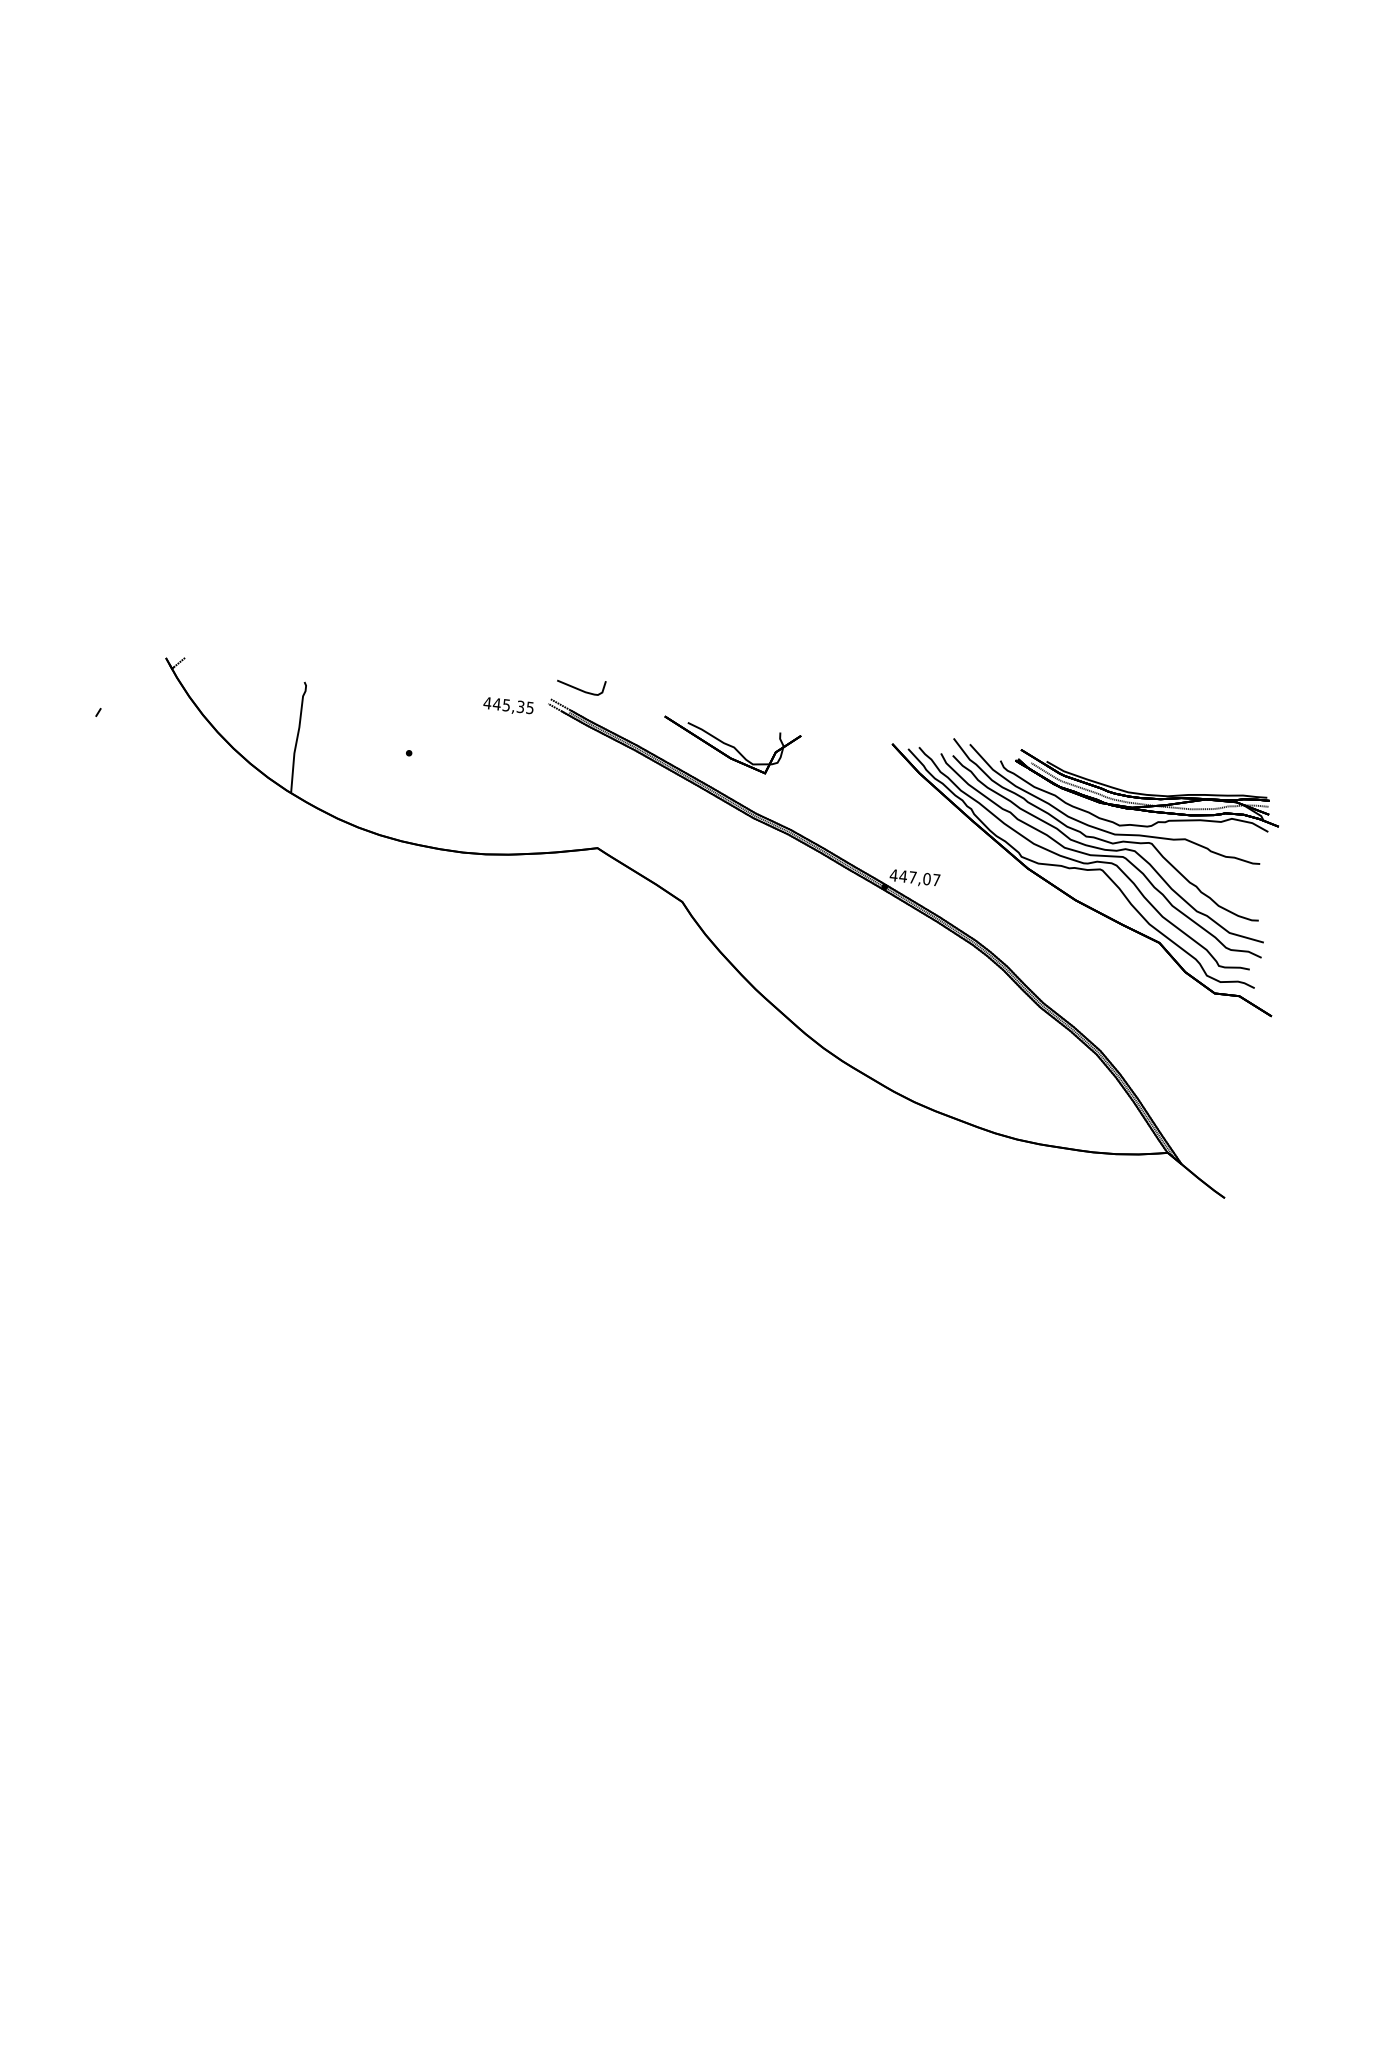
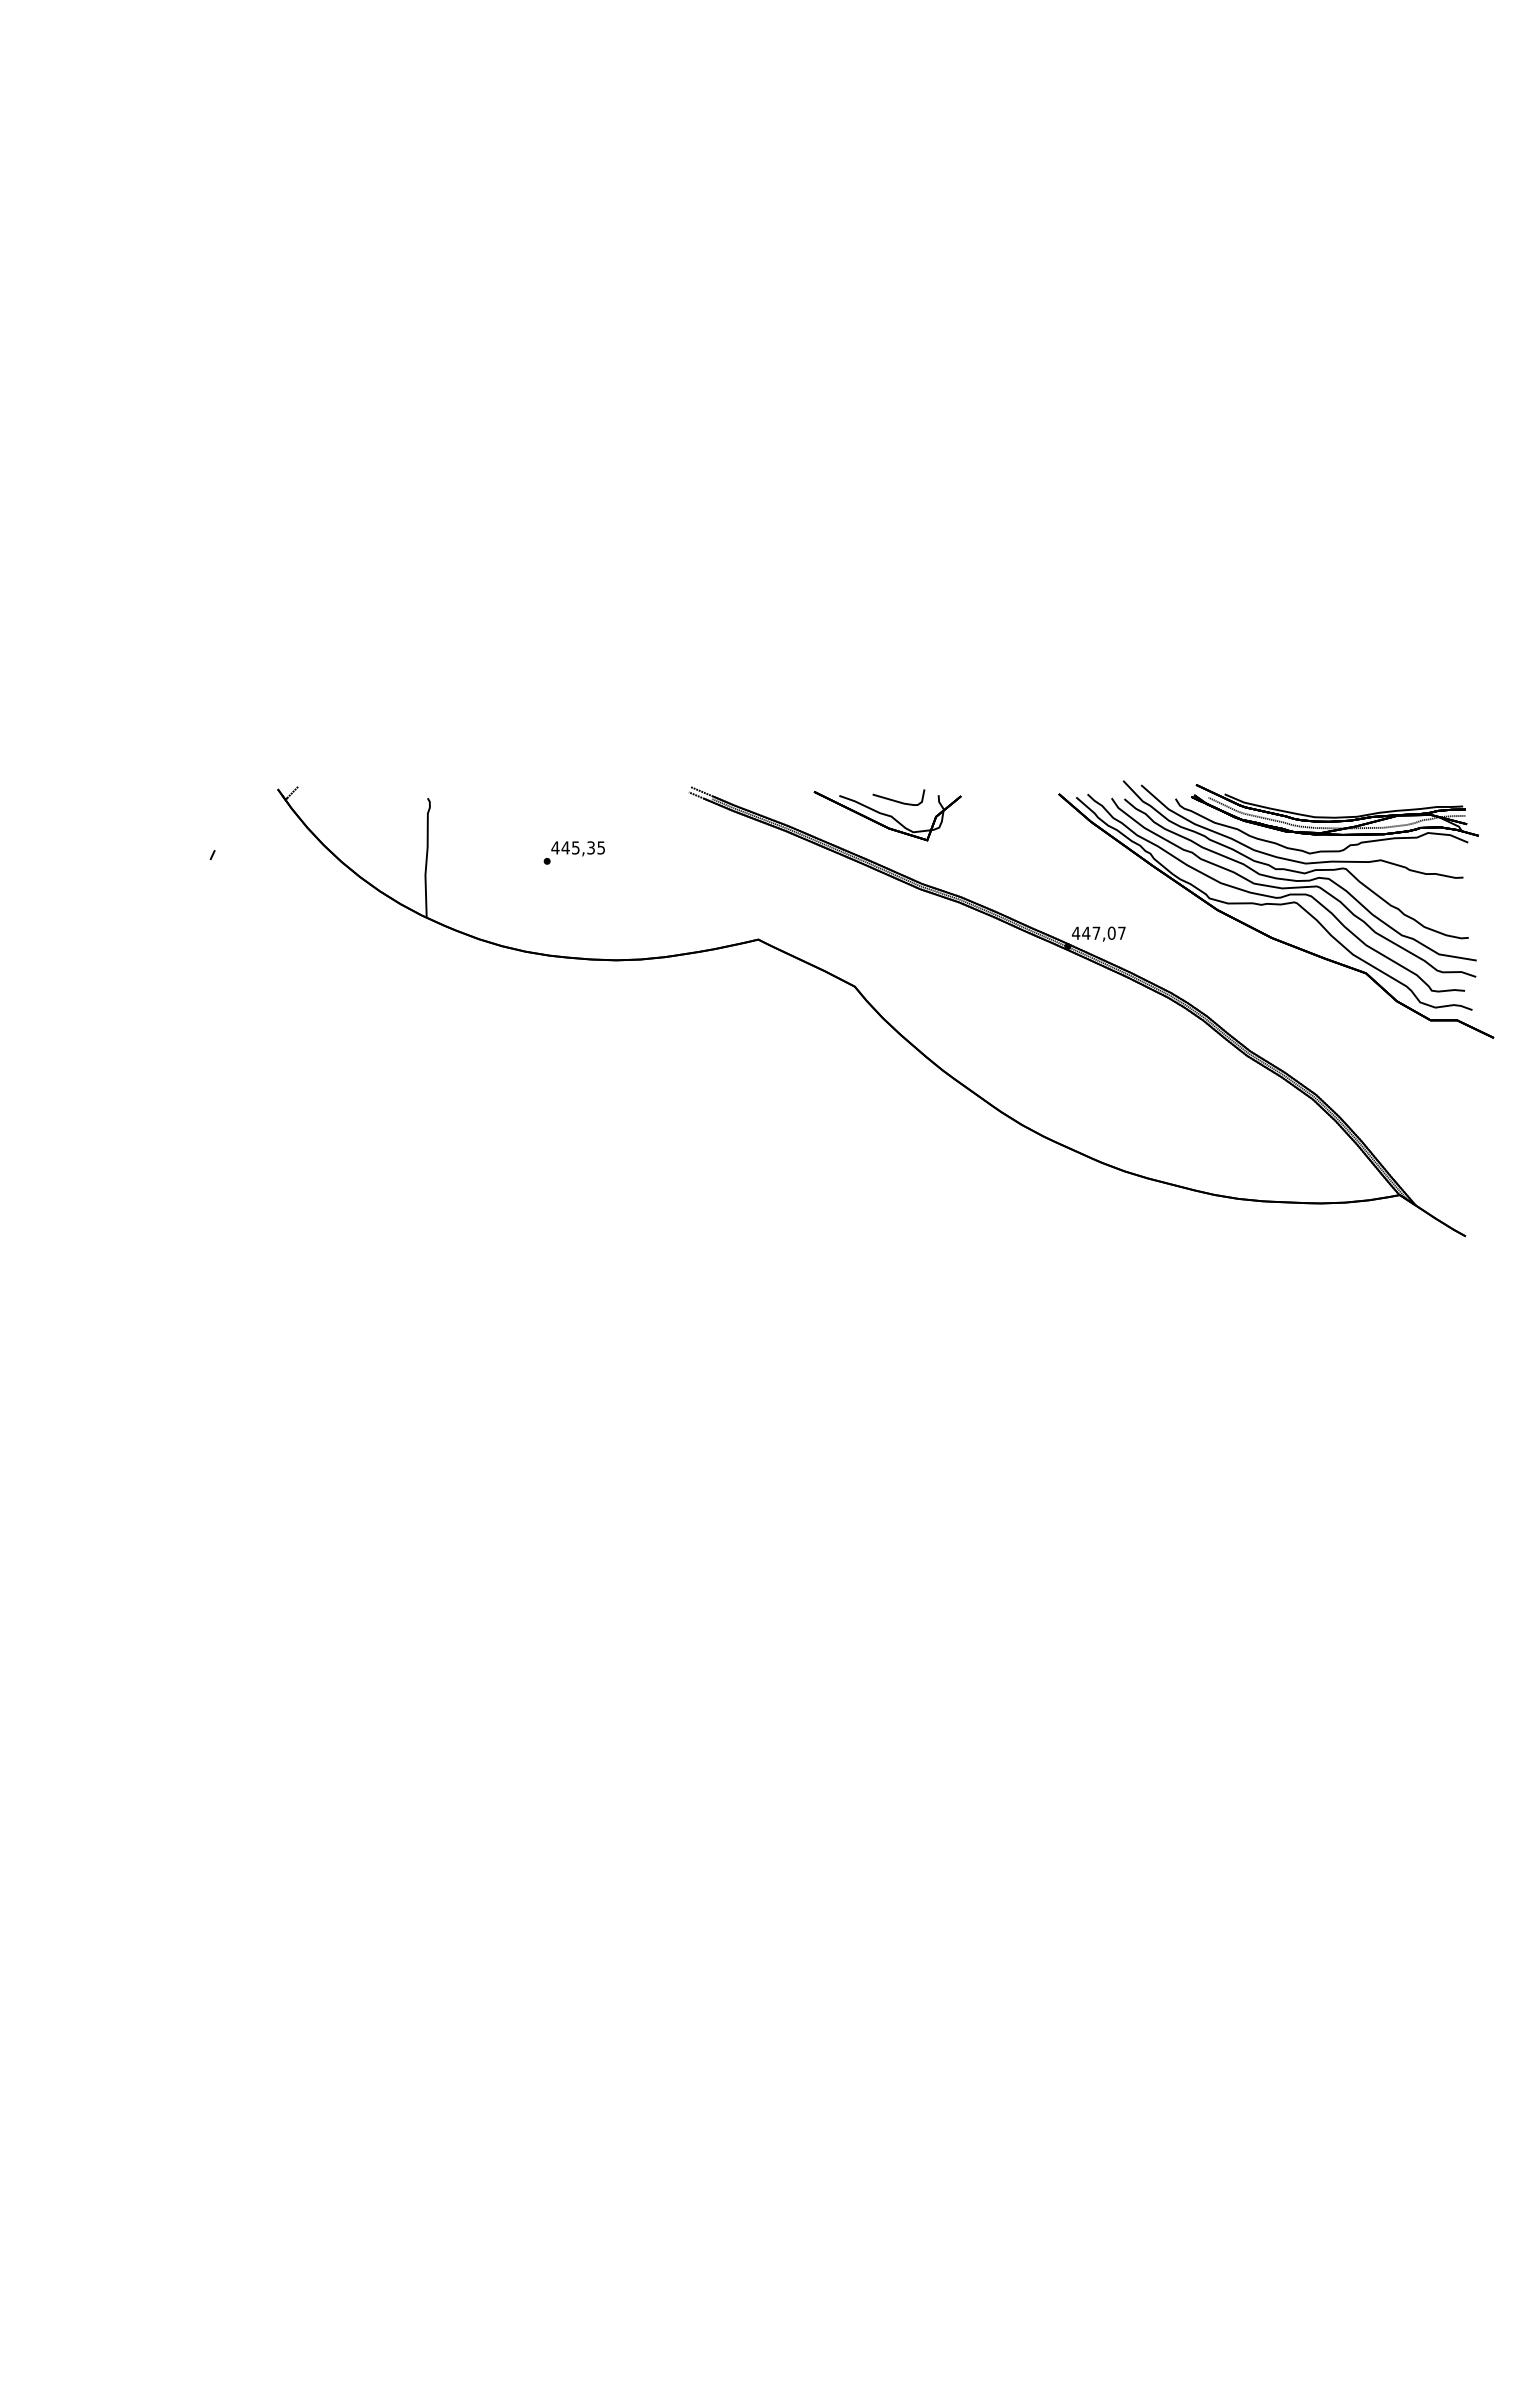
curve: (579, 688) -> (897, 800), moved
text: (508, 706) -> (577, 848), moved

